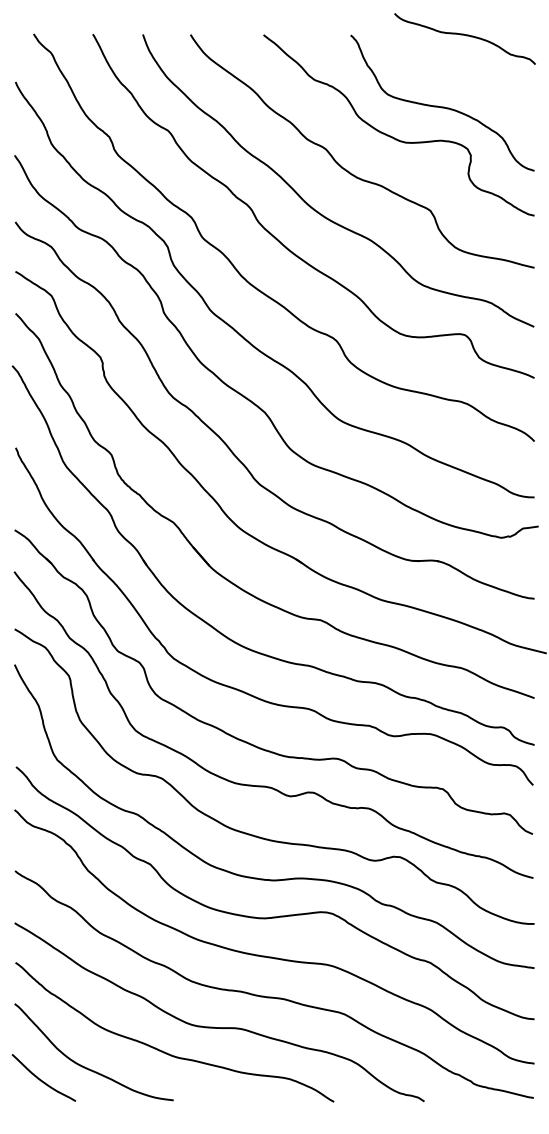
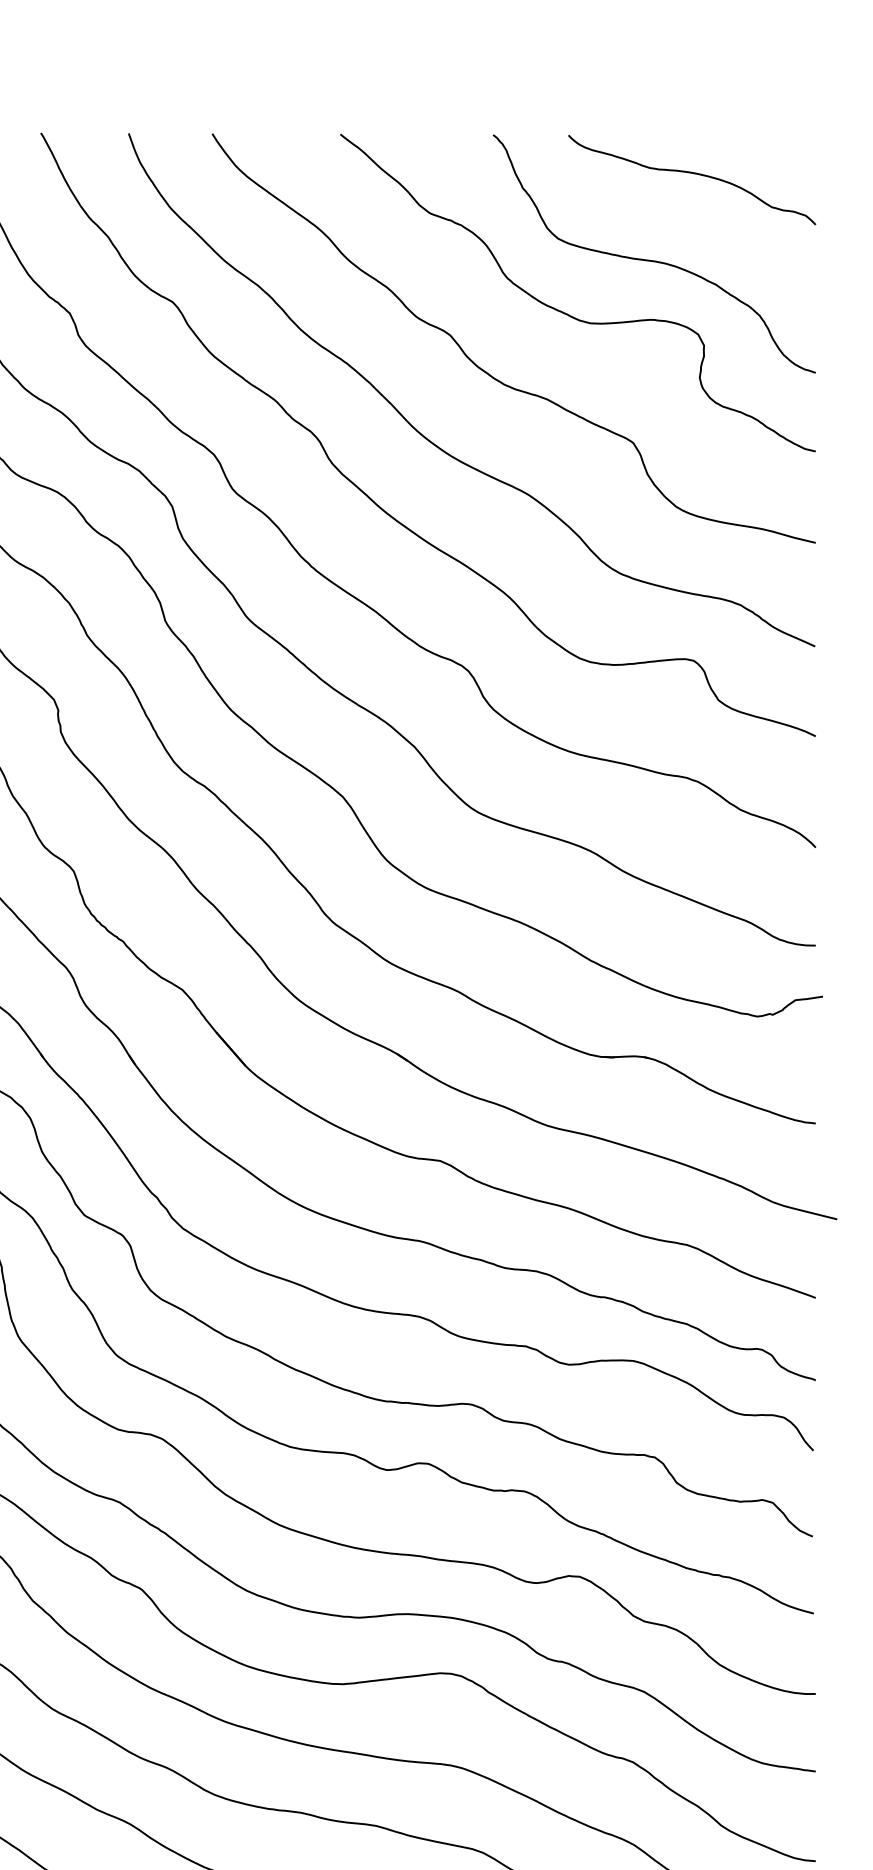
curve: (466, 36) -> (694, 175), moved

